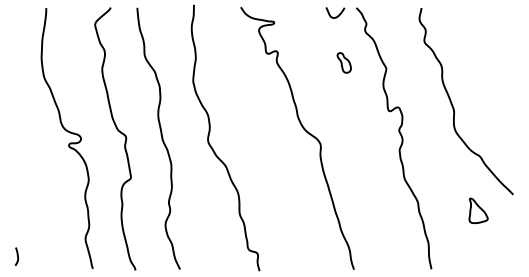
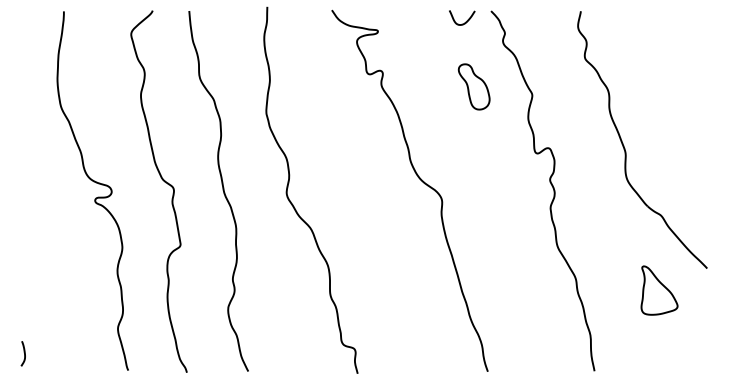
part: (344, 62) -> (474, 86), size x1.67
part: (478, 210) -> (659, 290), size x1.43

